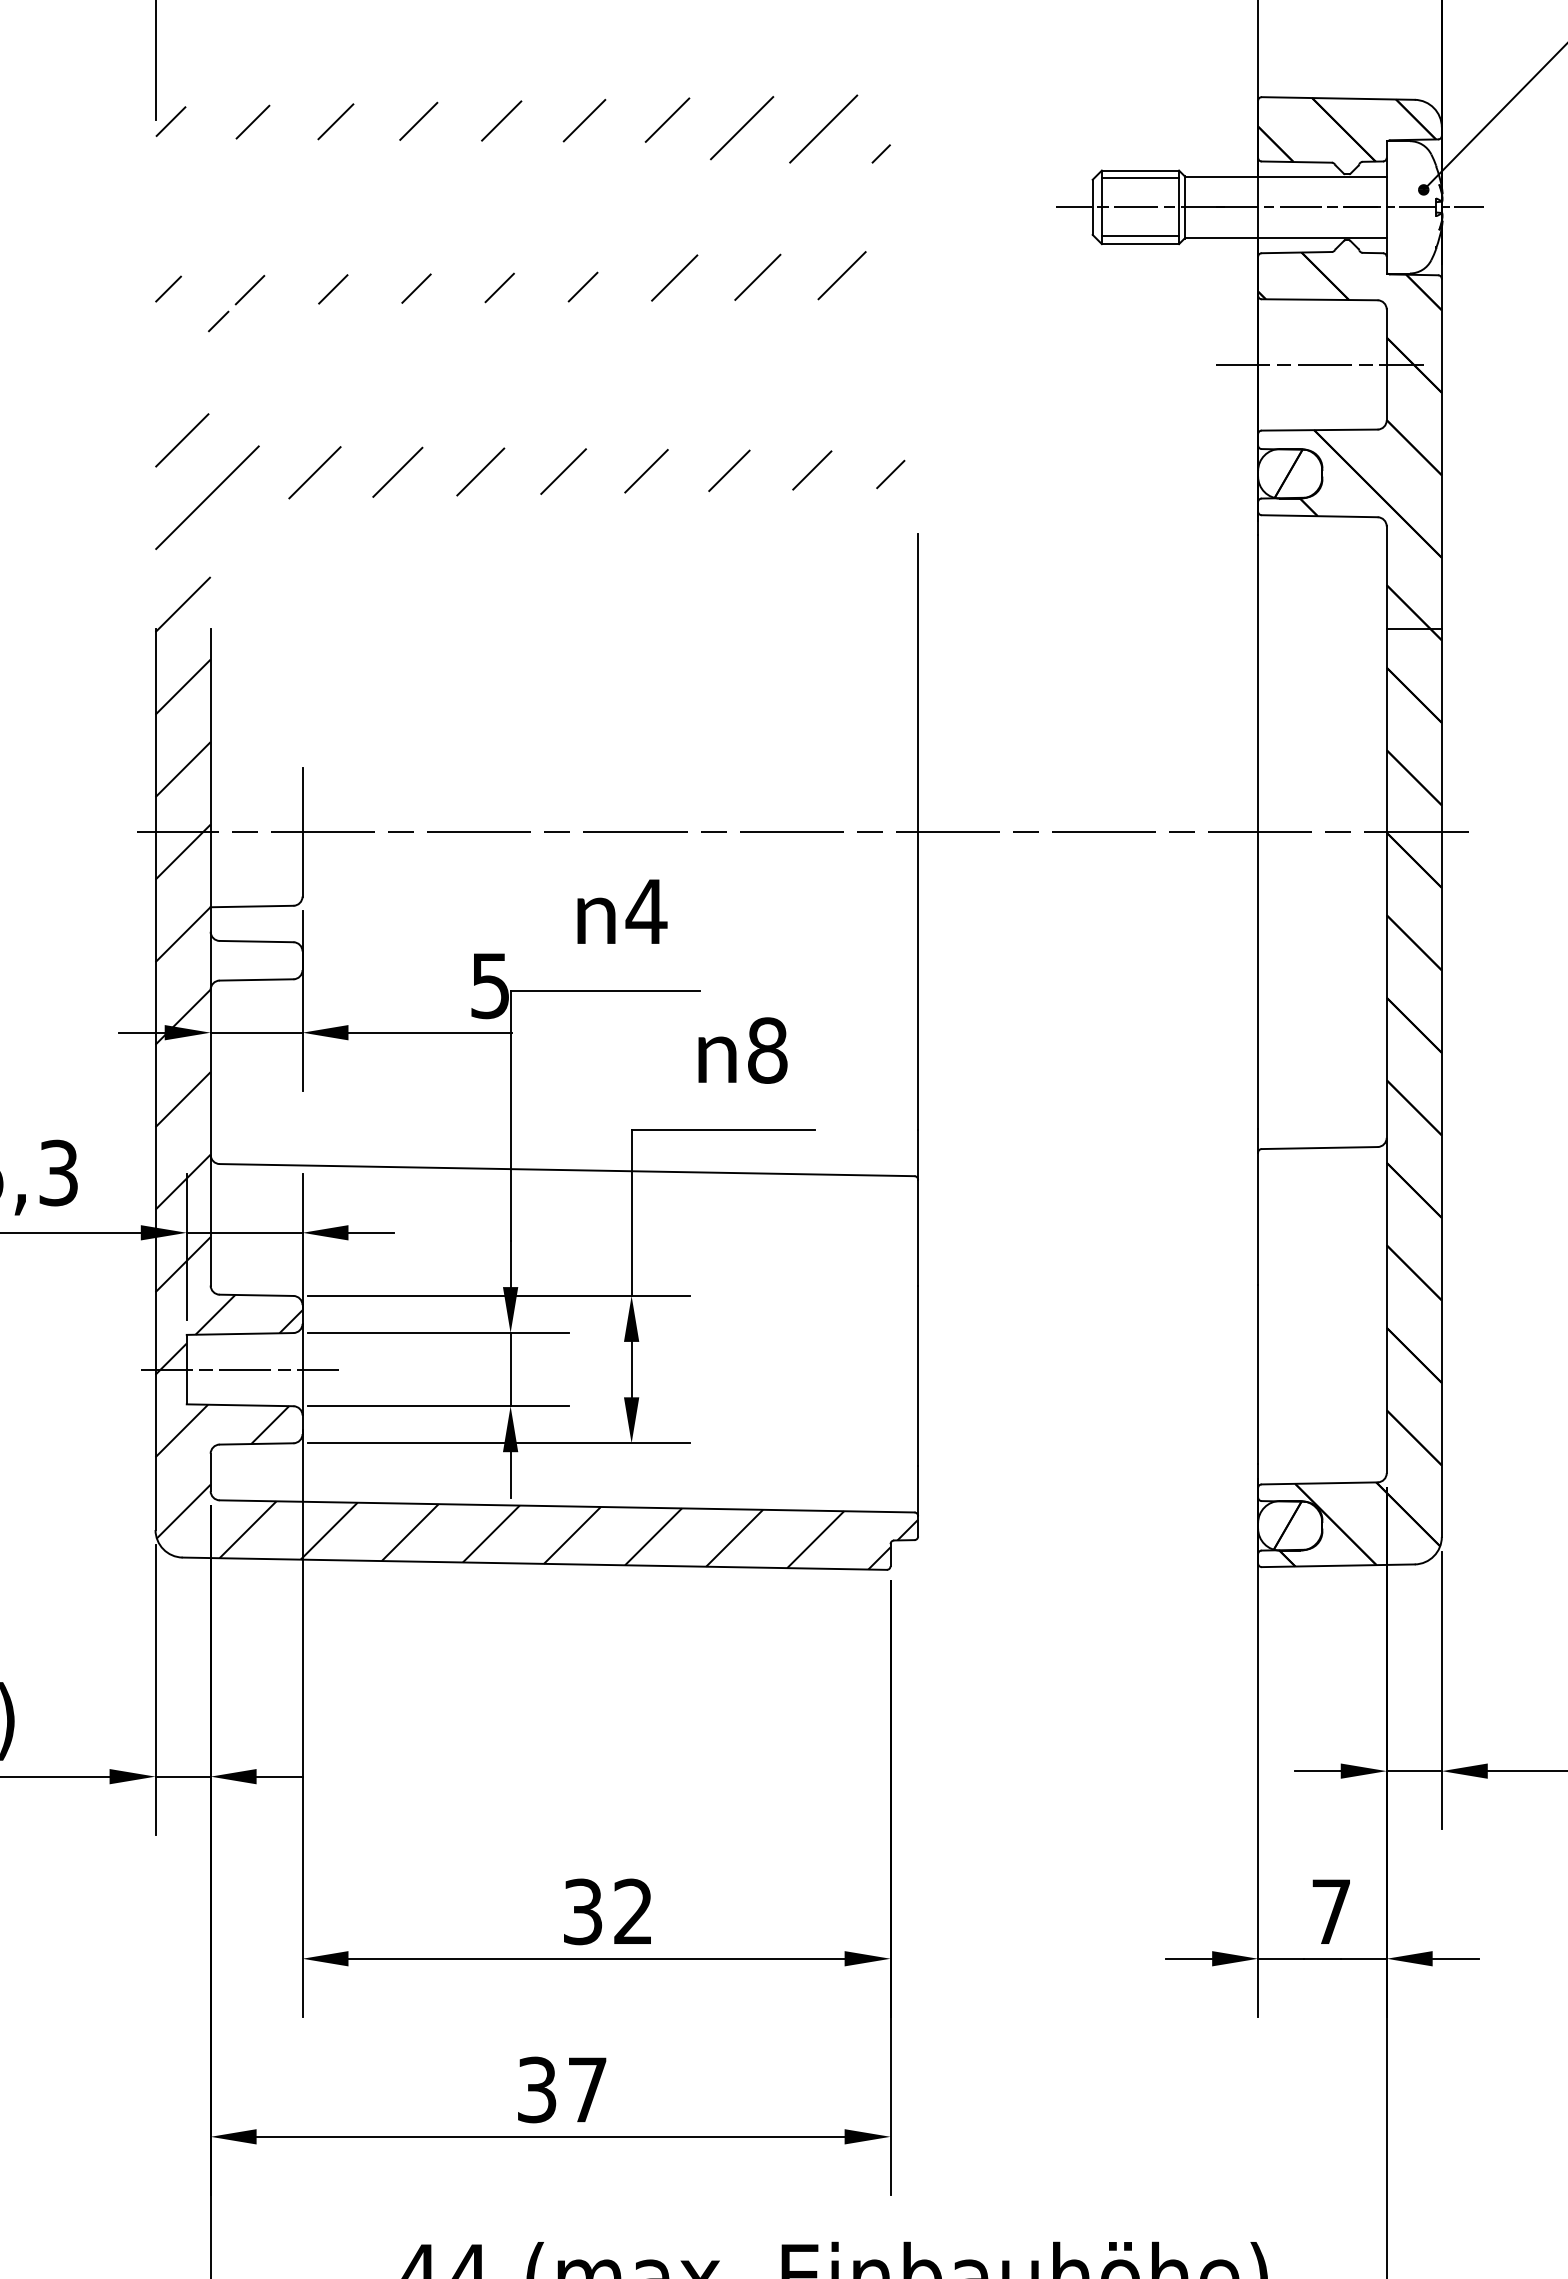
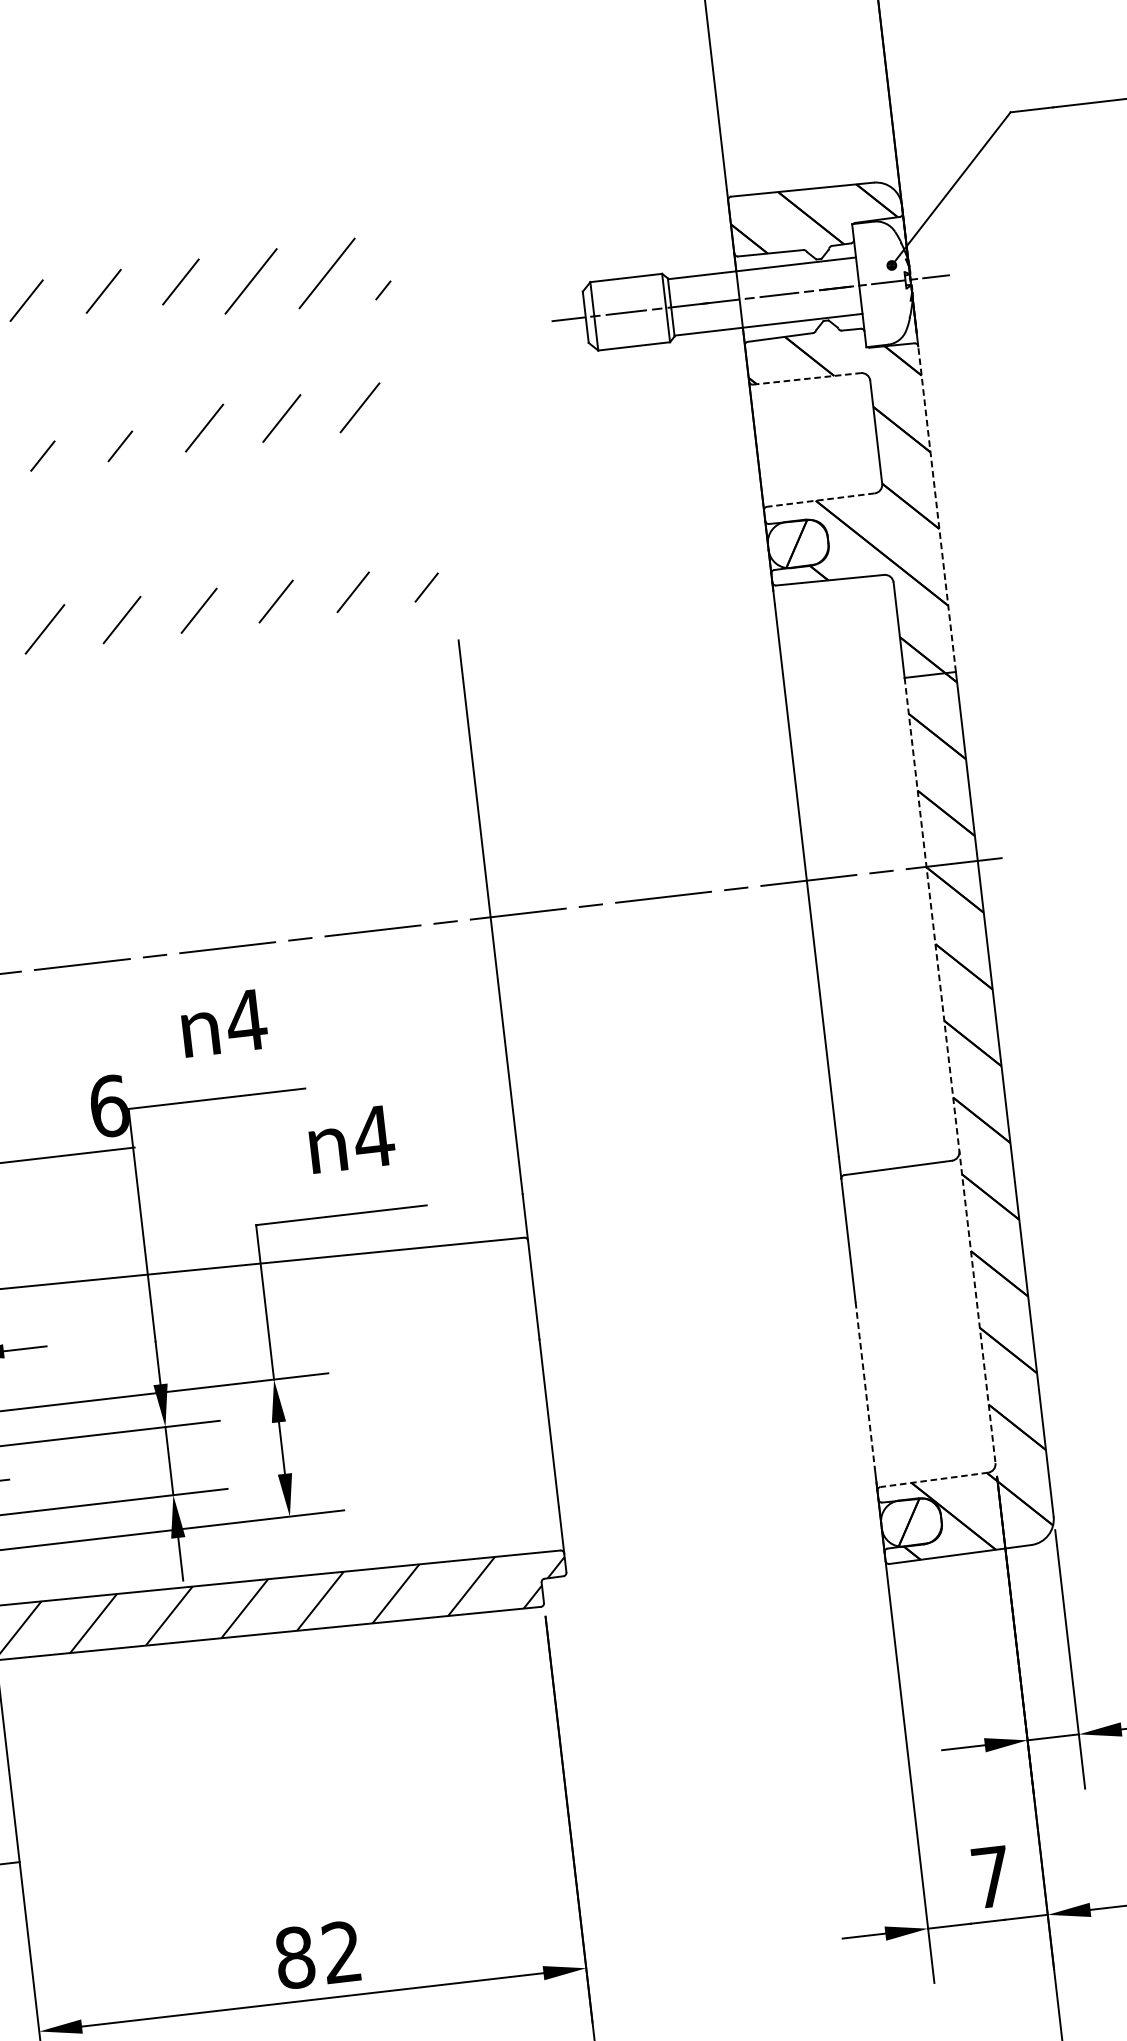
line: (1140, 178) -> (627, 285), removed
line: (1140, 236) -> (633, 339), removed
line: (1319, 299) -> (806, 378), solid -> dashed
line: (1319, 364) -> (813, 439), removed
line: (1319, 430) -> (820, 500), solid -> dashed
line: (1441, 453) -> (936, 508), solid -> dashed
text: (490, 985) -> (109, 1105), 5 -> 6
text: (767, 1050) -> (374, 1136), 8 -> 4
line: (1386, 1051) -> (949, 1070), solid -> dashed
line: (1258, 1374) -> (865, 1385), solid -> dashed
line: (1319, 1483) -> (934, 1479), solid -> dashed
text: (582, 1911) -> (294, 1957), 32 -> 82

